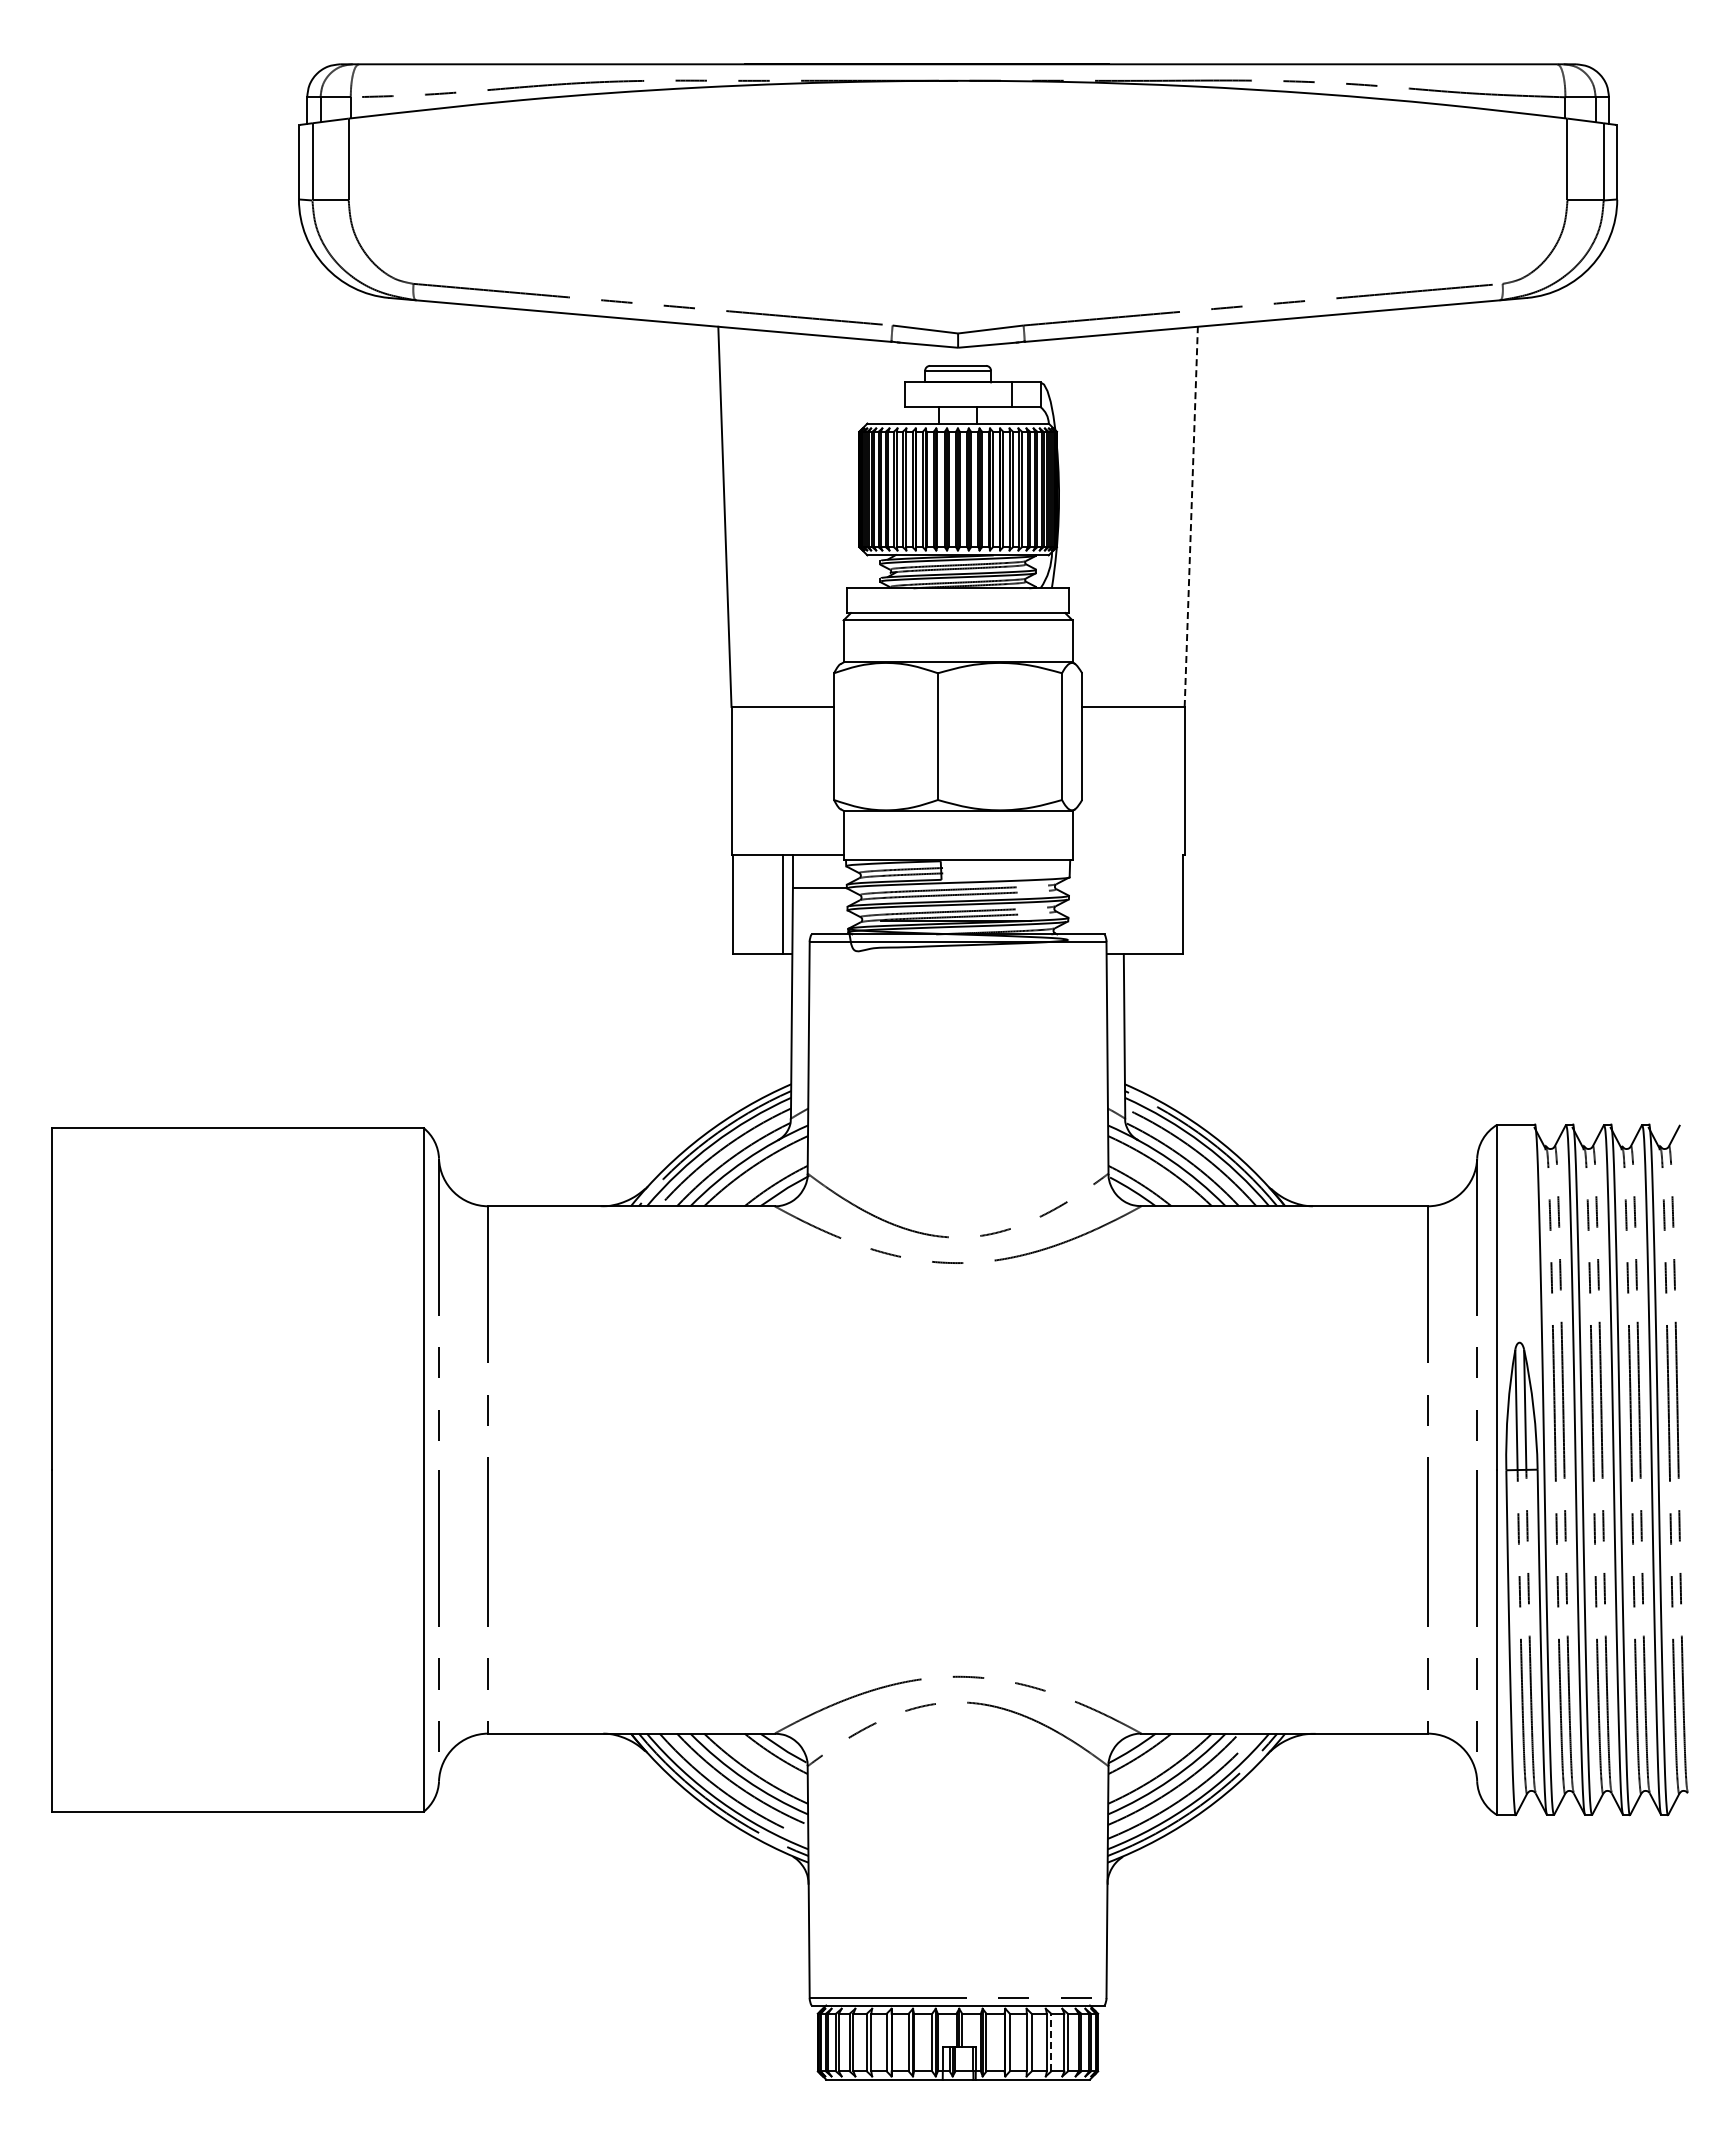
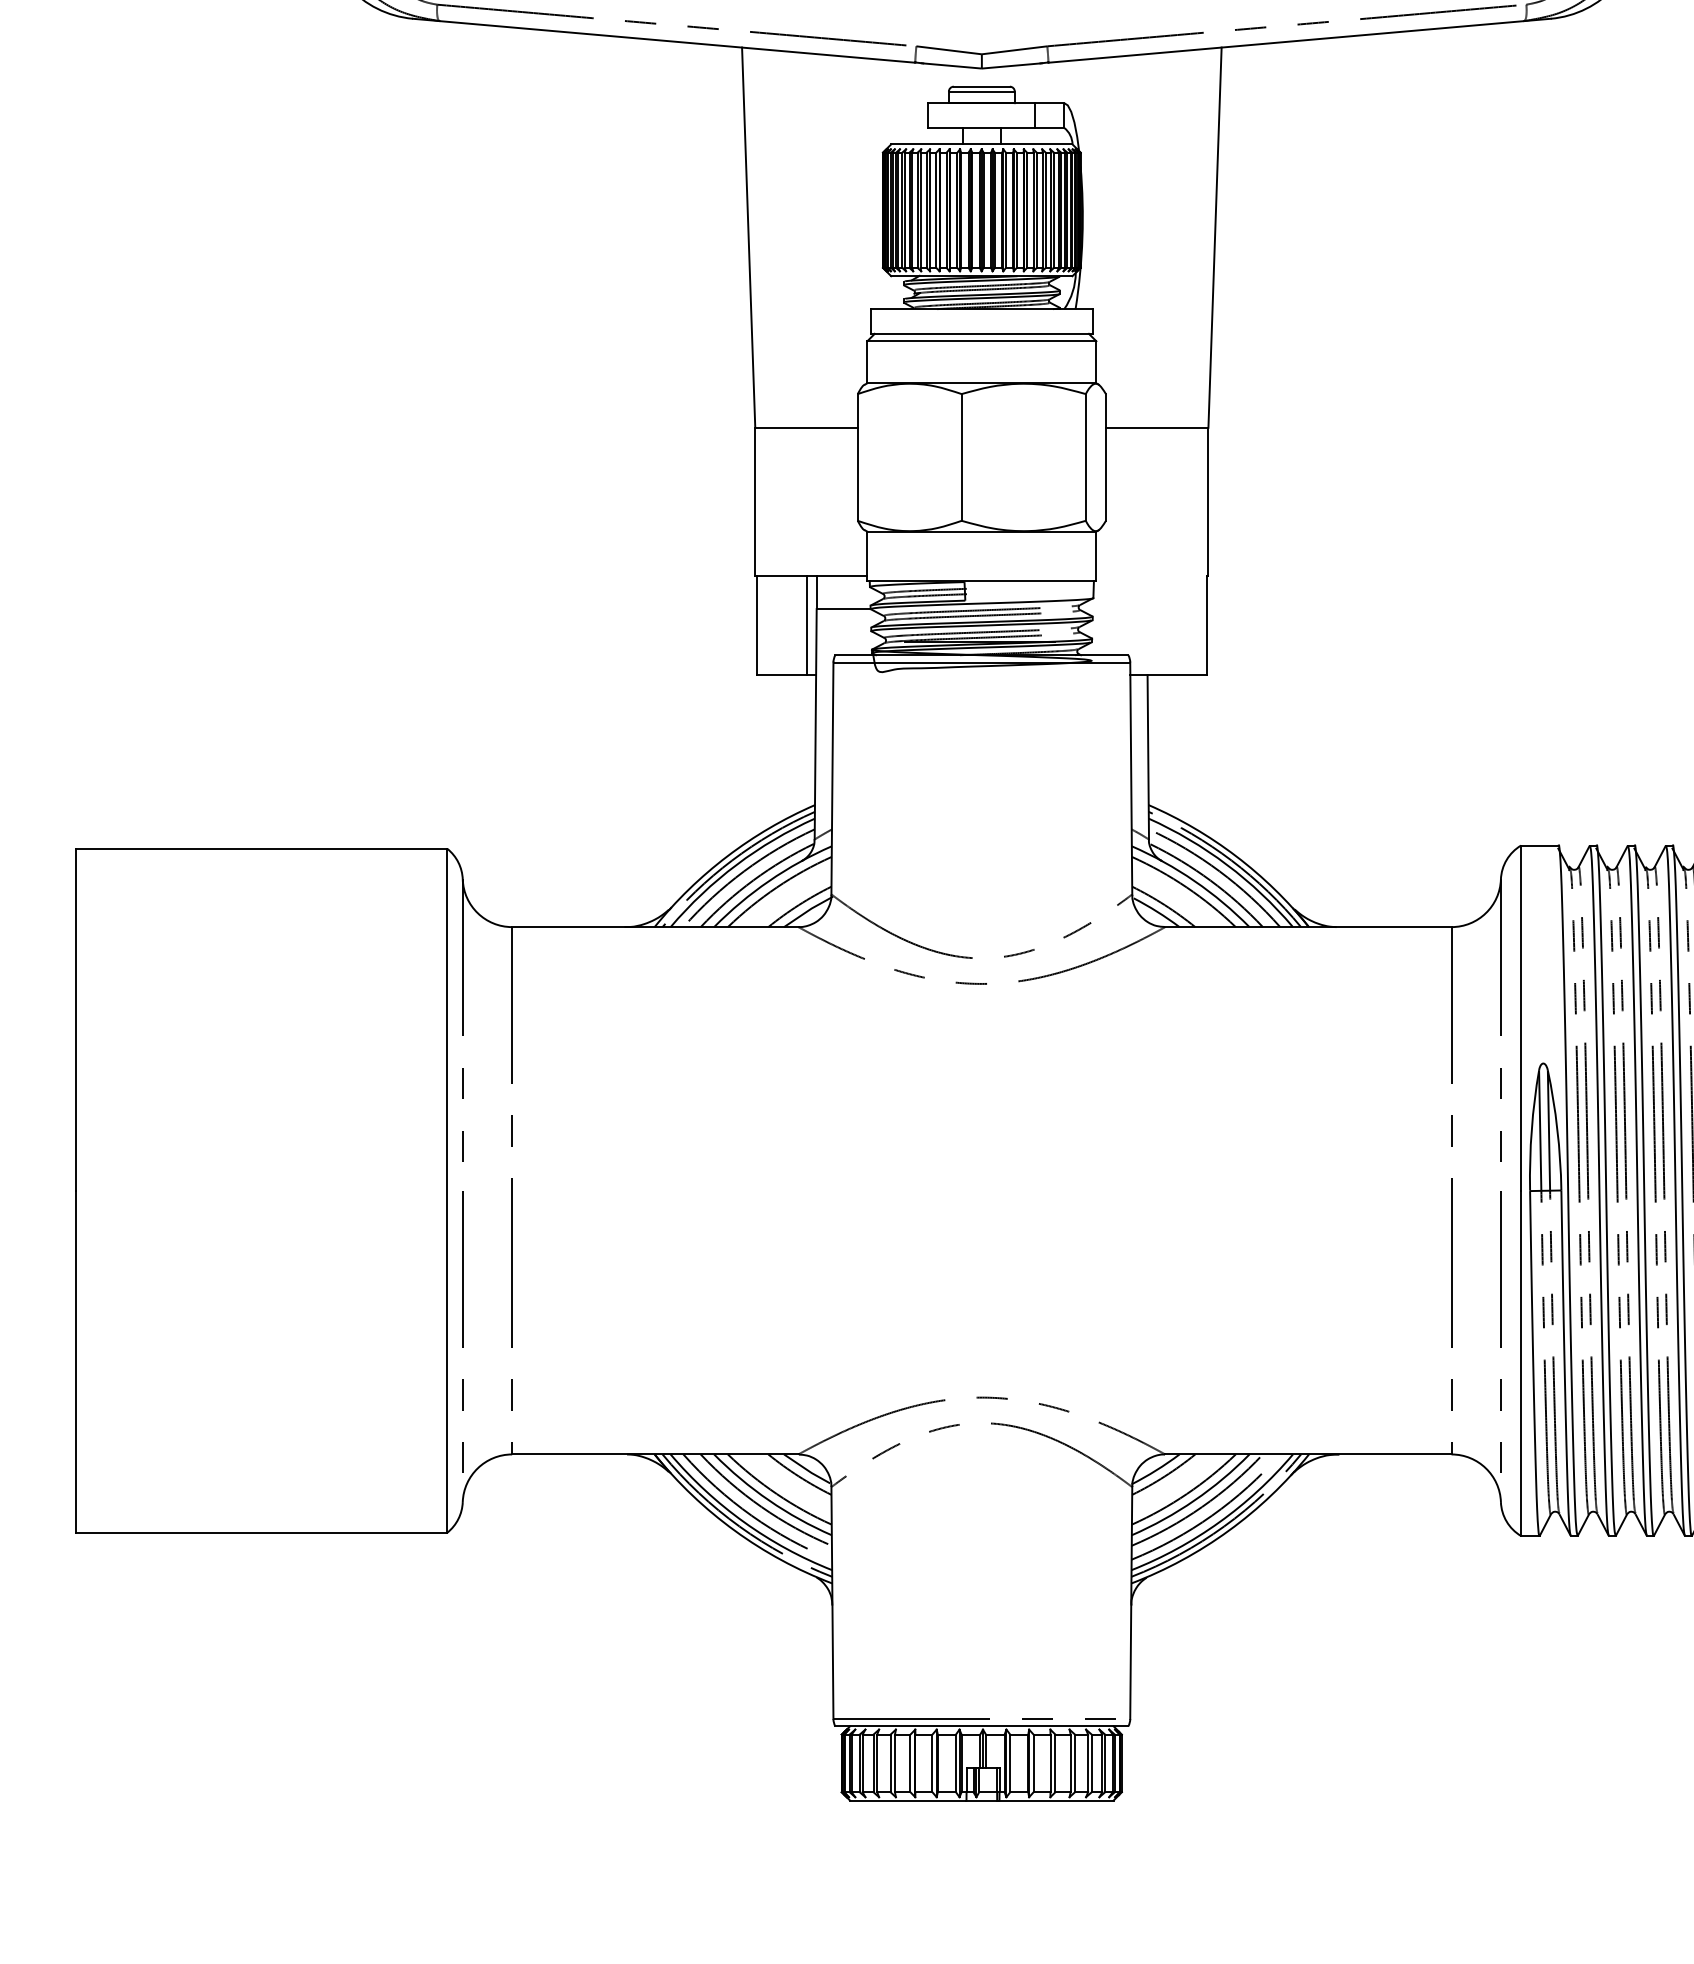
line: (1191, 516) -> (1215, 237), dashed -> solid
line: (1051, 2042) -> (1075, 1763), dashed -> solid

